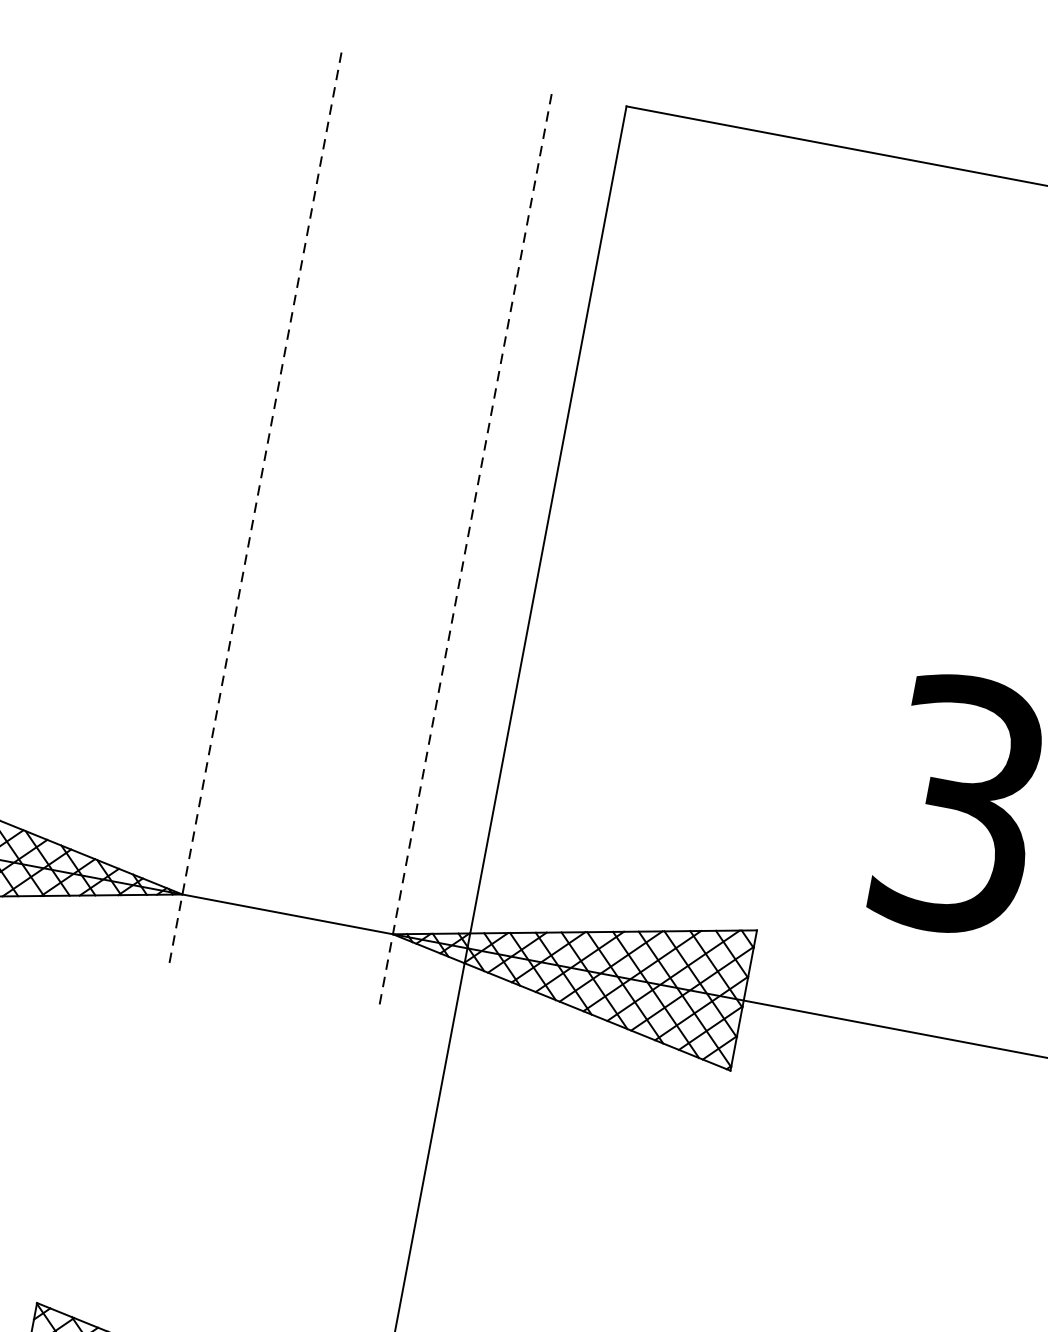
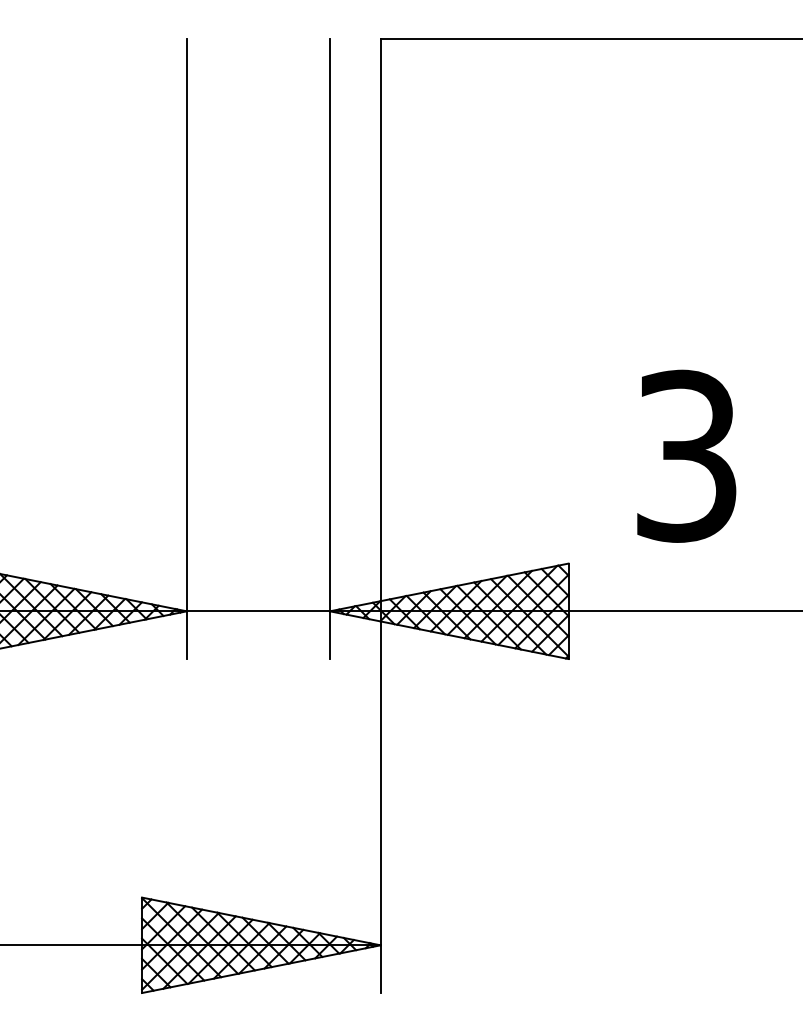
line: (254, 509) -> (186, 349), dashed -> solid
line: (465, 547) -> (329, 348), dashed -> solid

